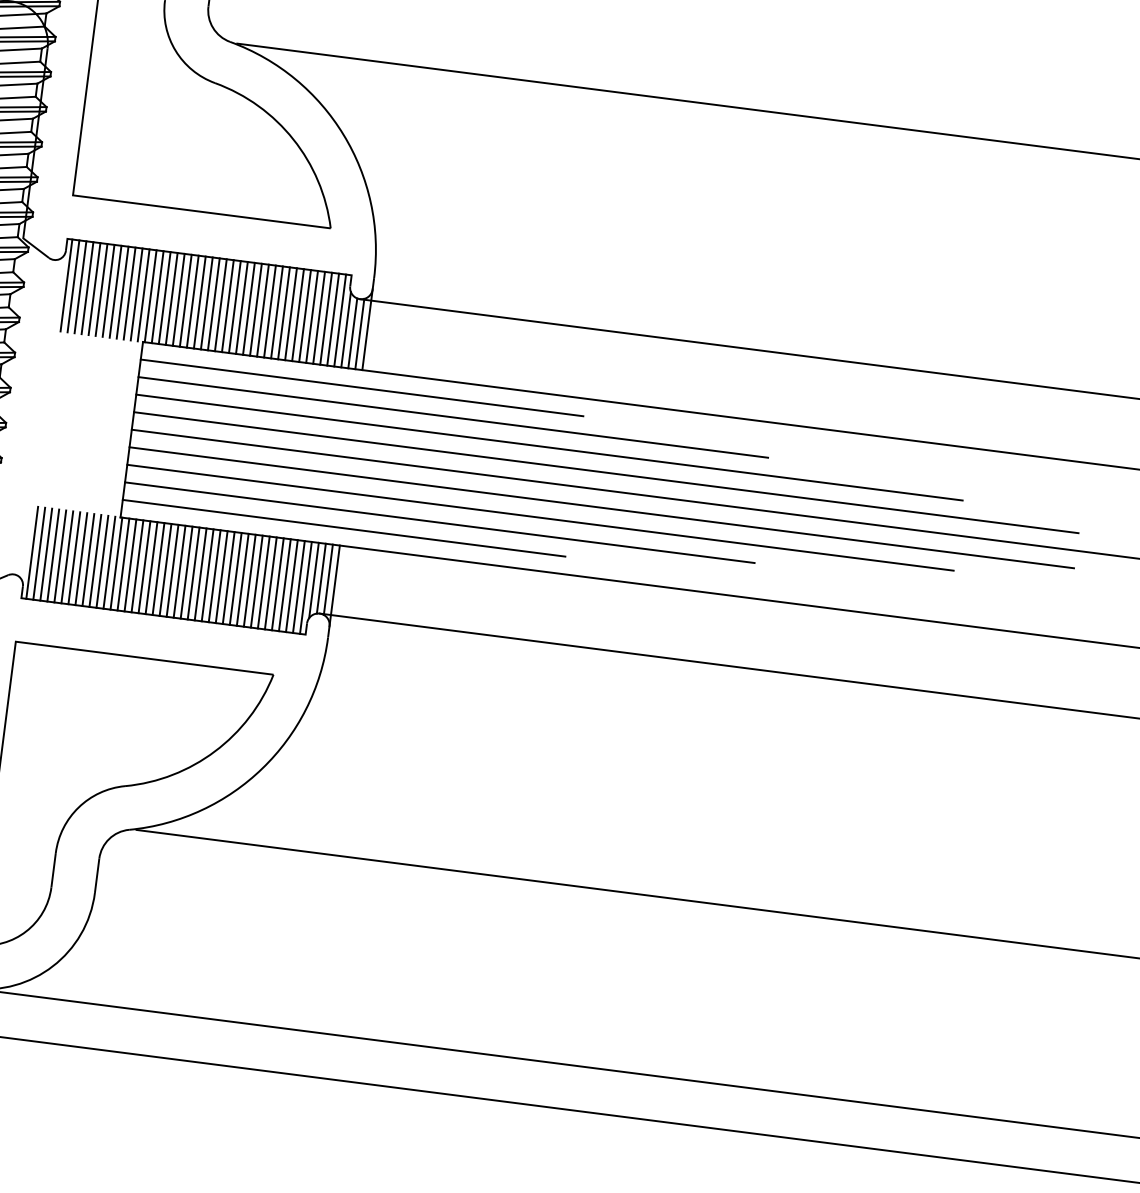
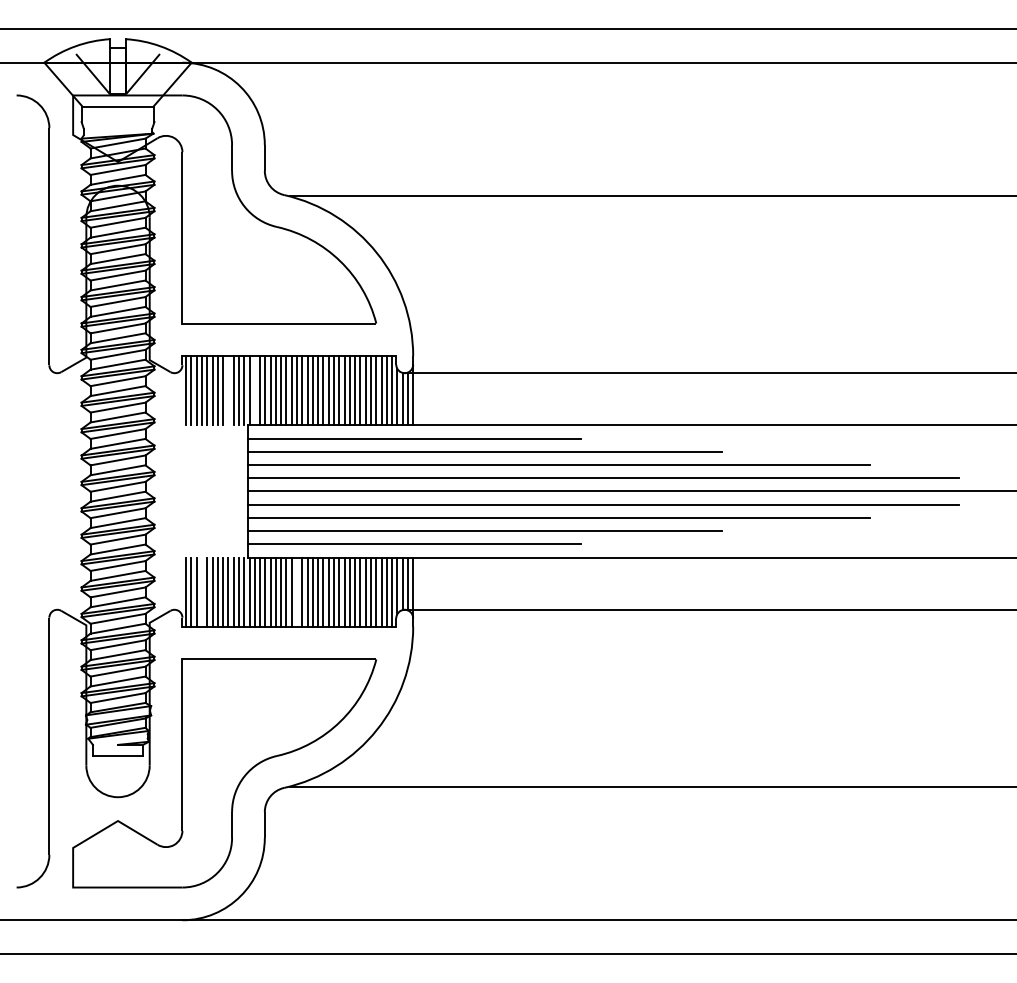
line: (122, 292) -> (228, 390), removed
line: (157, 296) -> (254, 390), removed
line: (52, 554) -> (201, 591), removed
line: (180, 571) -> (297, 591), removed

